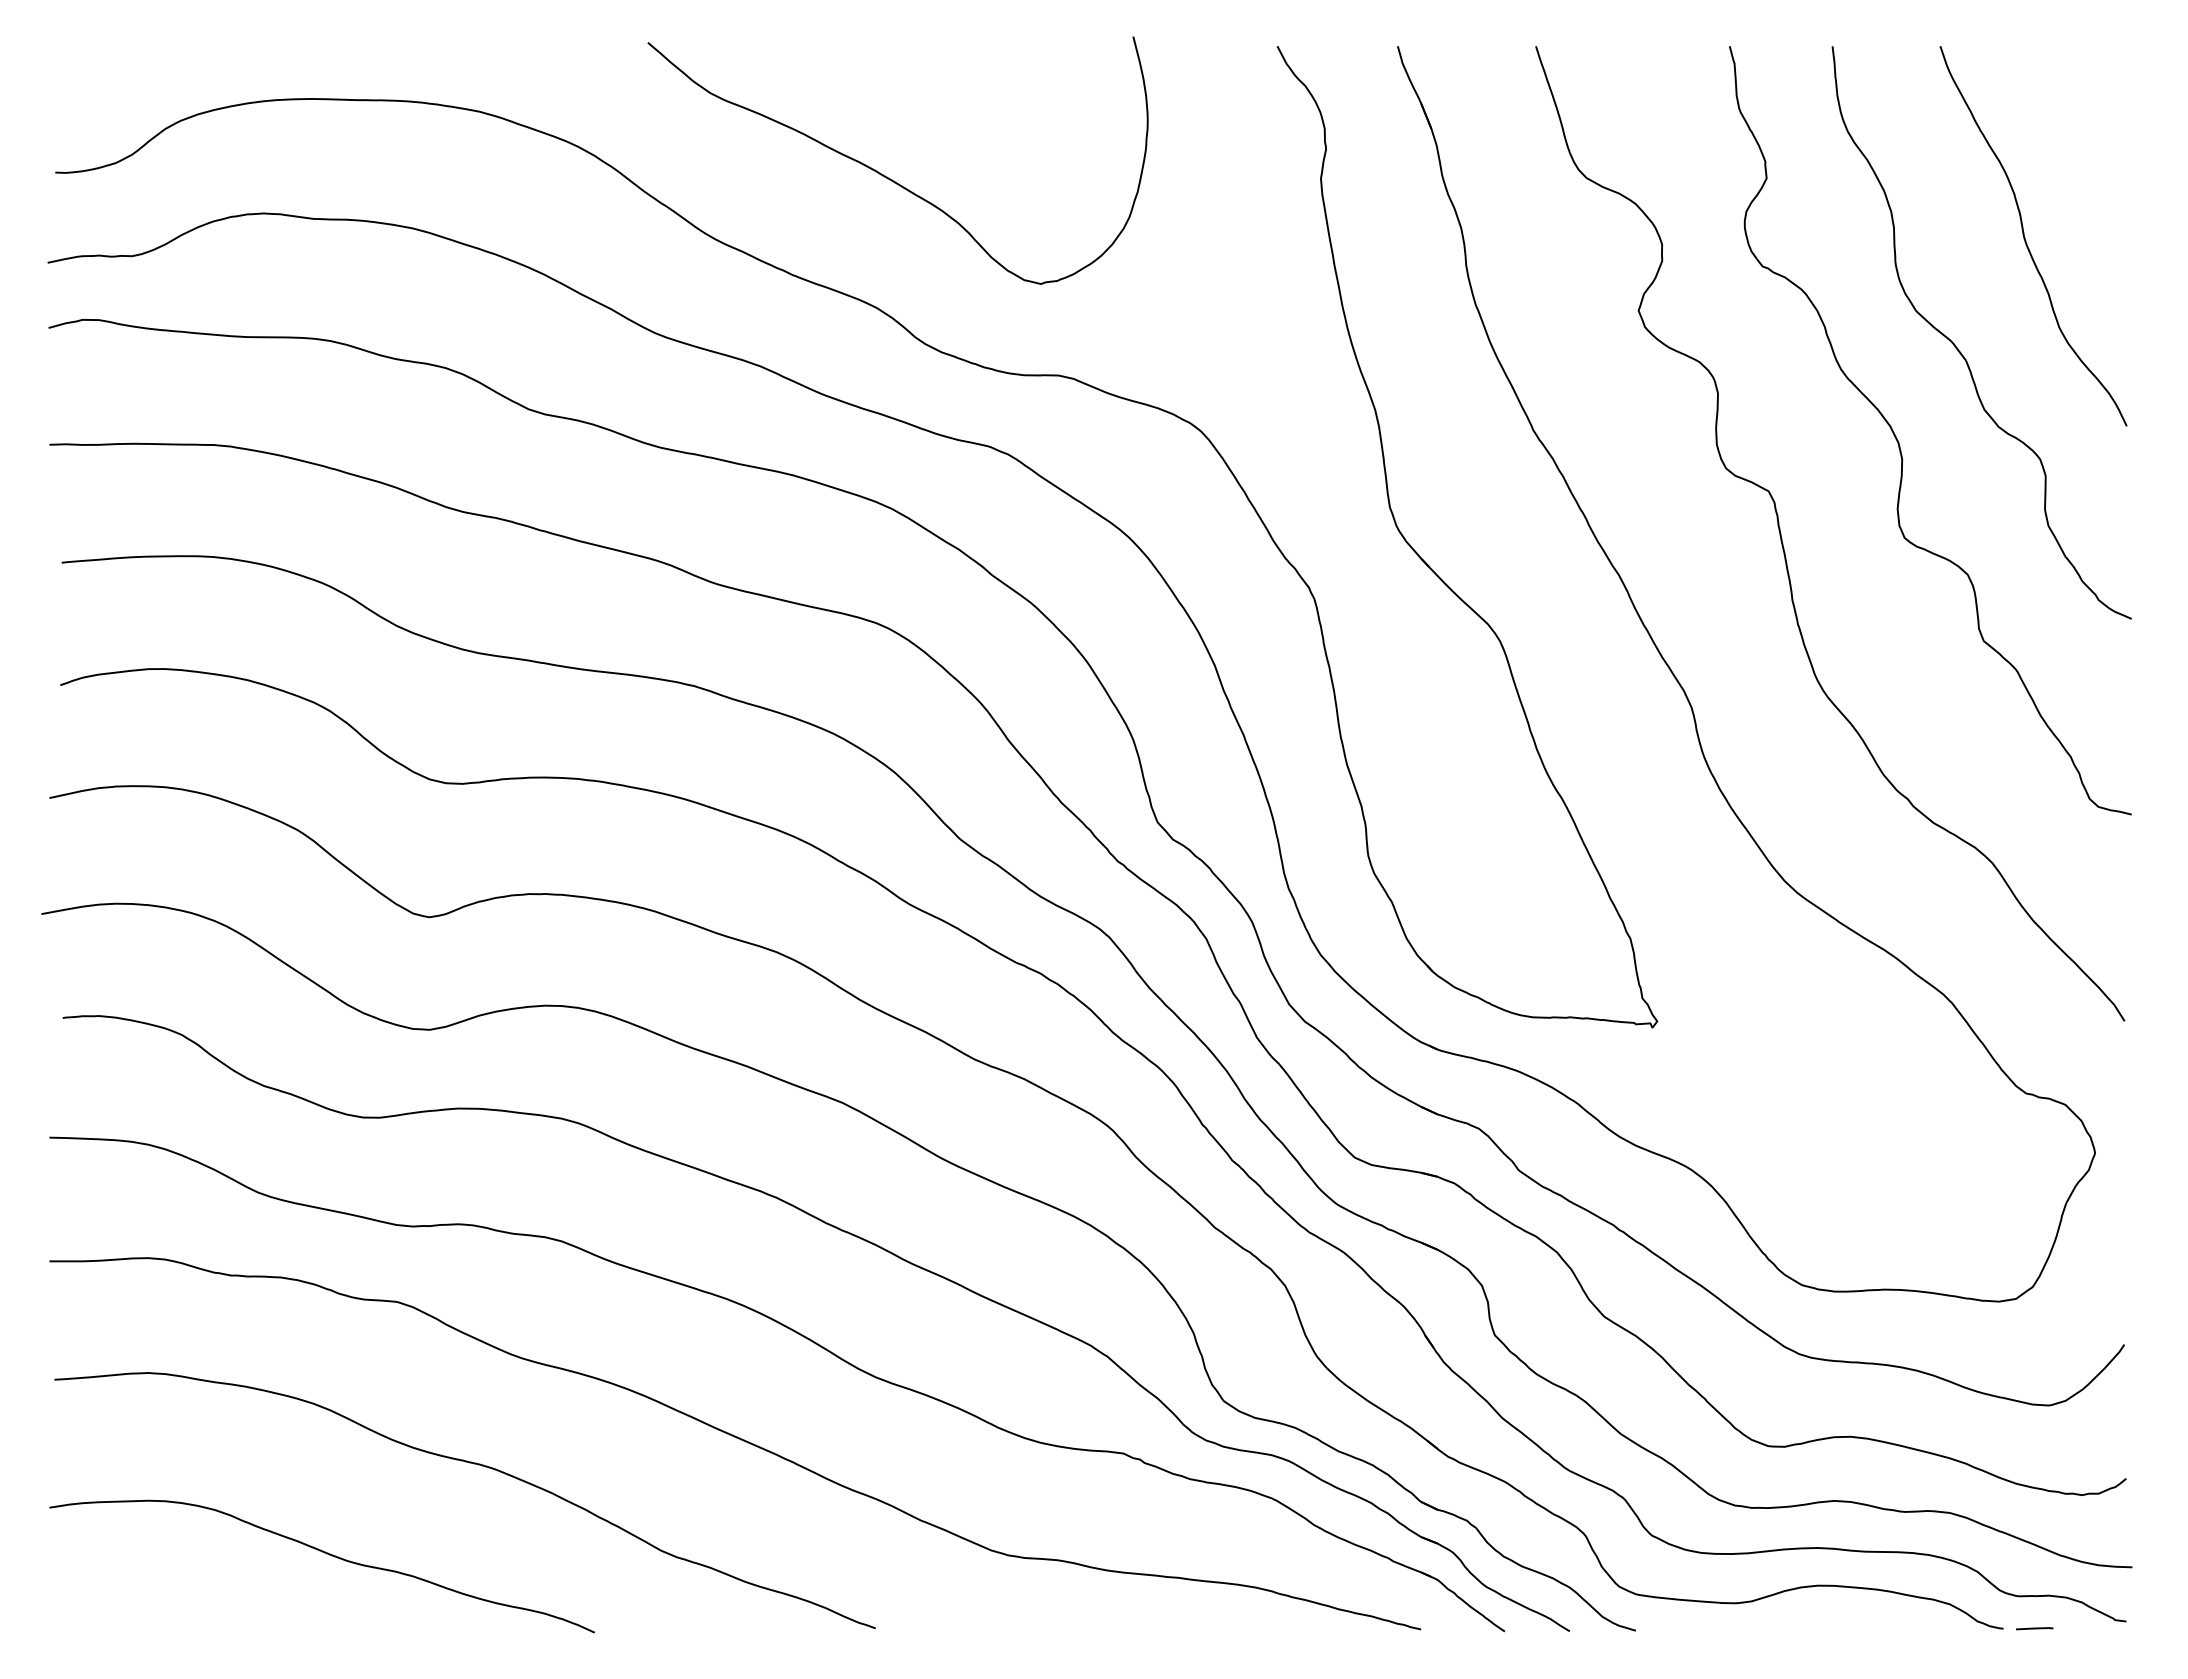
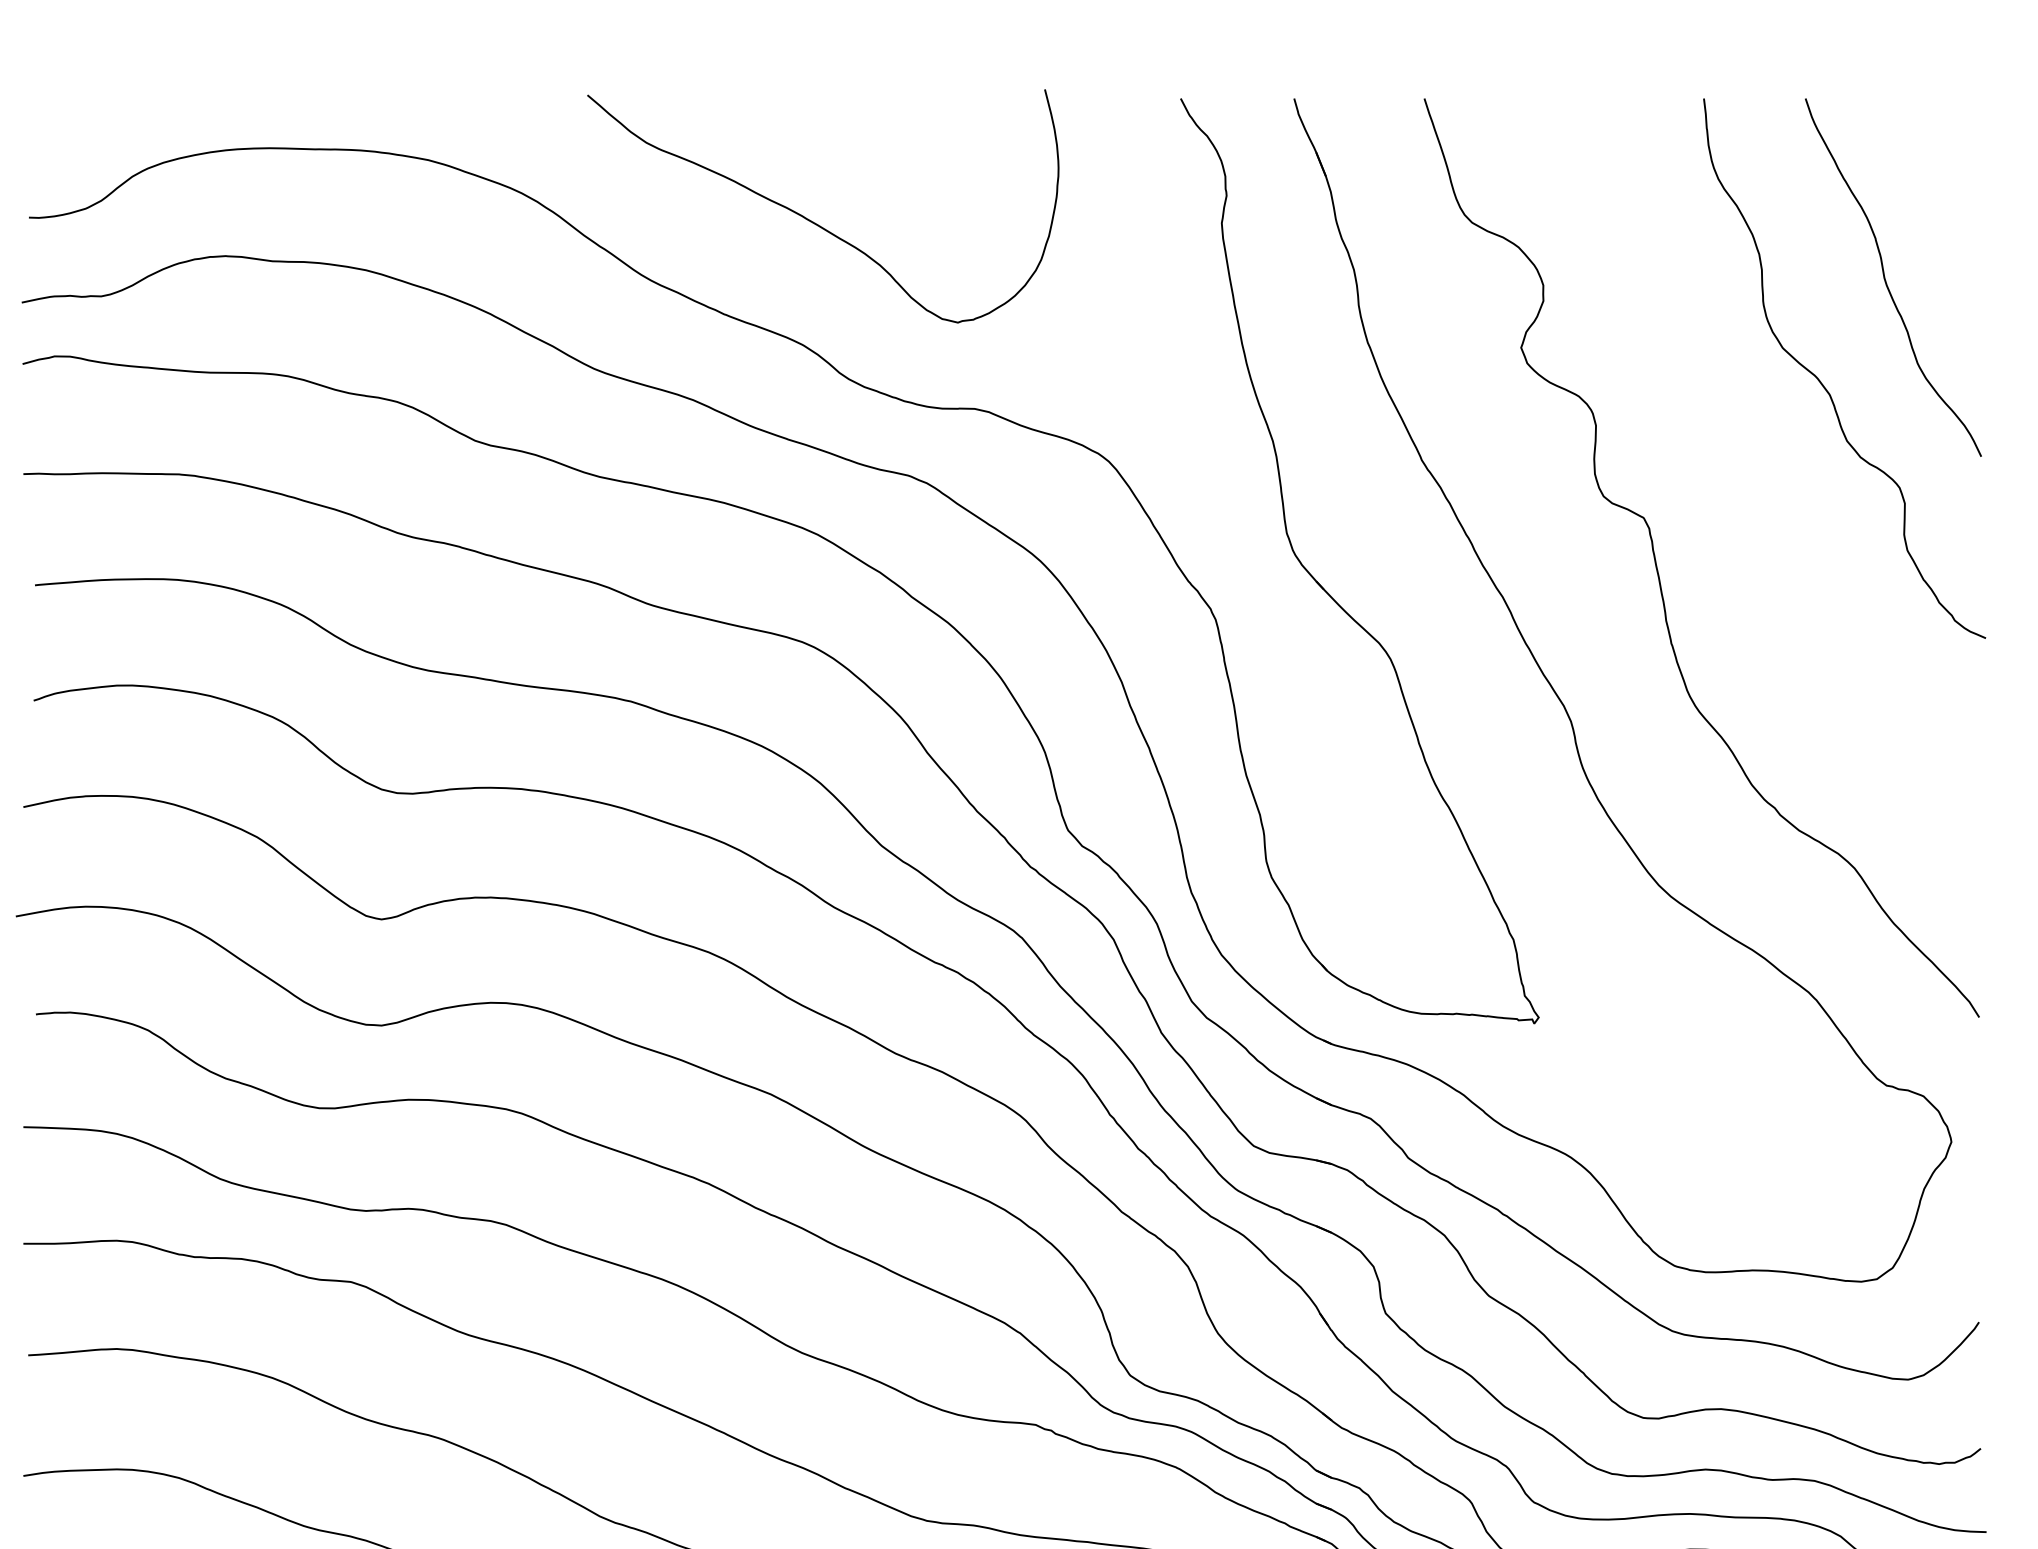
curve: (1899, 442) -> (1767, 471), removed

